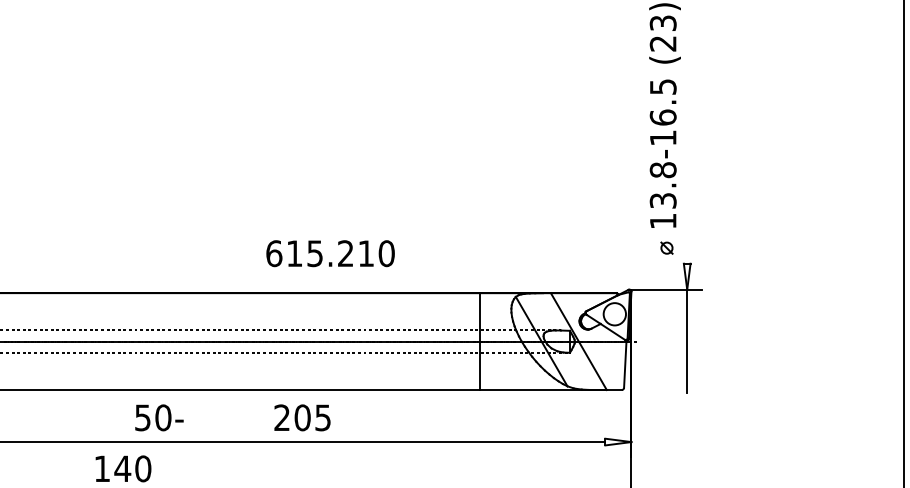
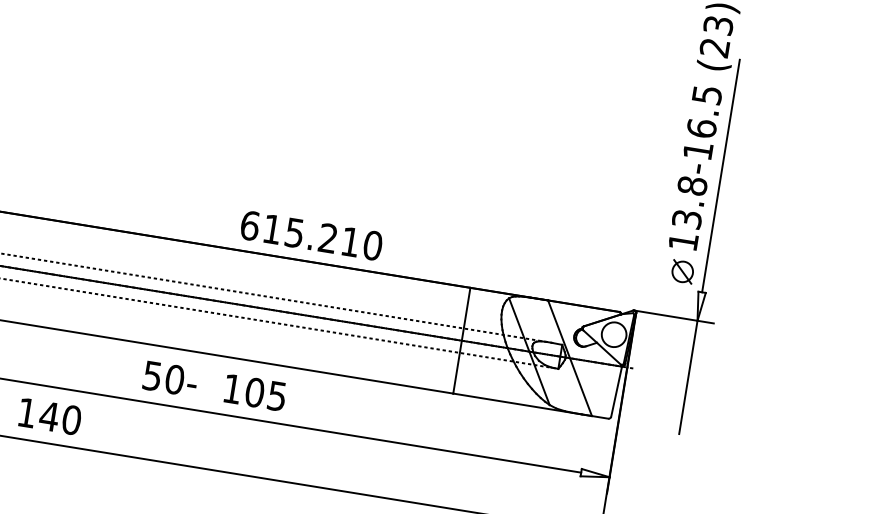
line: (687, 156) -> (721, 175), added
part: (666, 247) -> (682, 270), size x1.67
text: (330, 253) -> (311, 235), moved
text: (159, 417) -> (170, 378), moved
text: (281, 417) -> (231, 388), 205 -> 105

